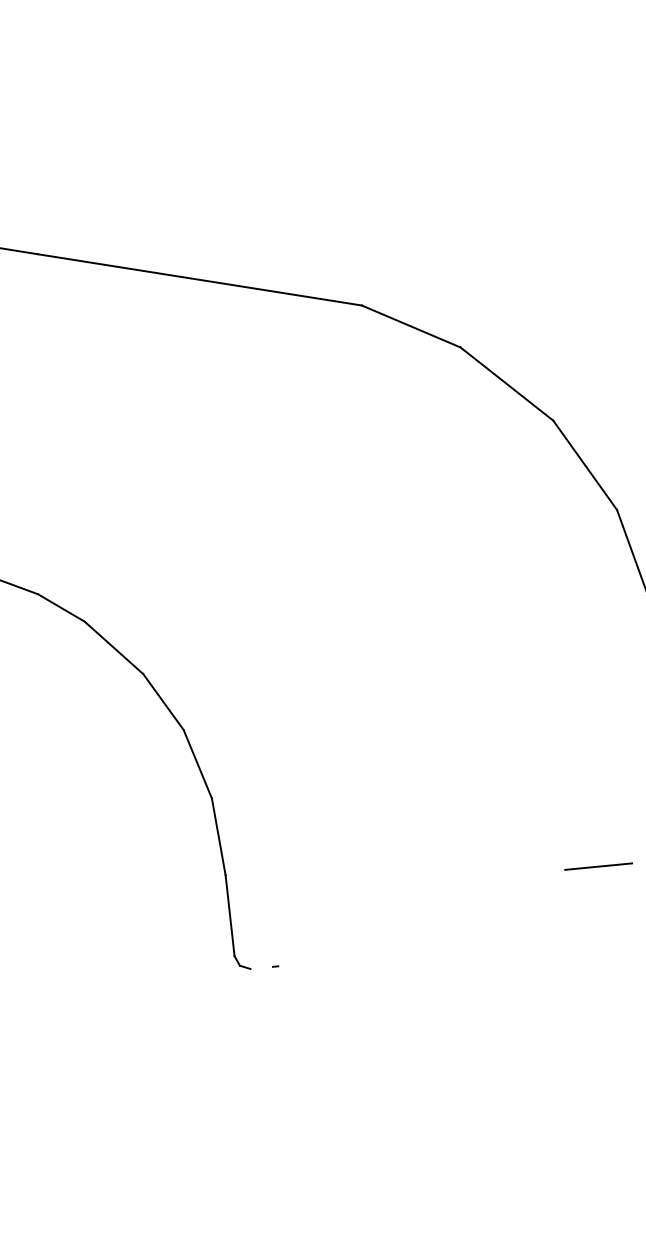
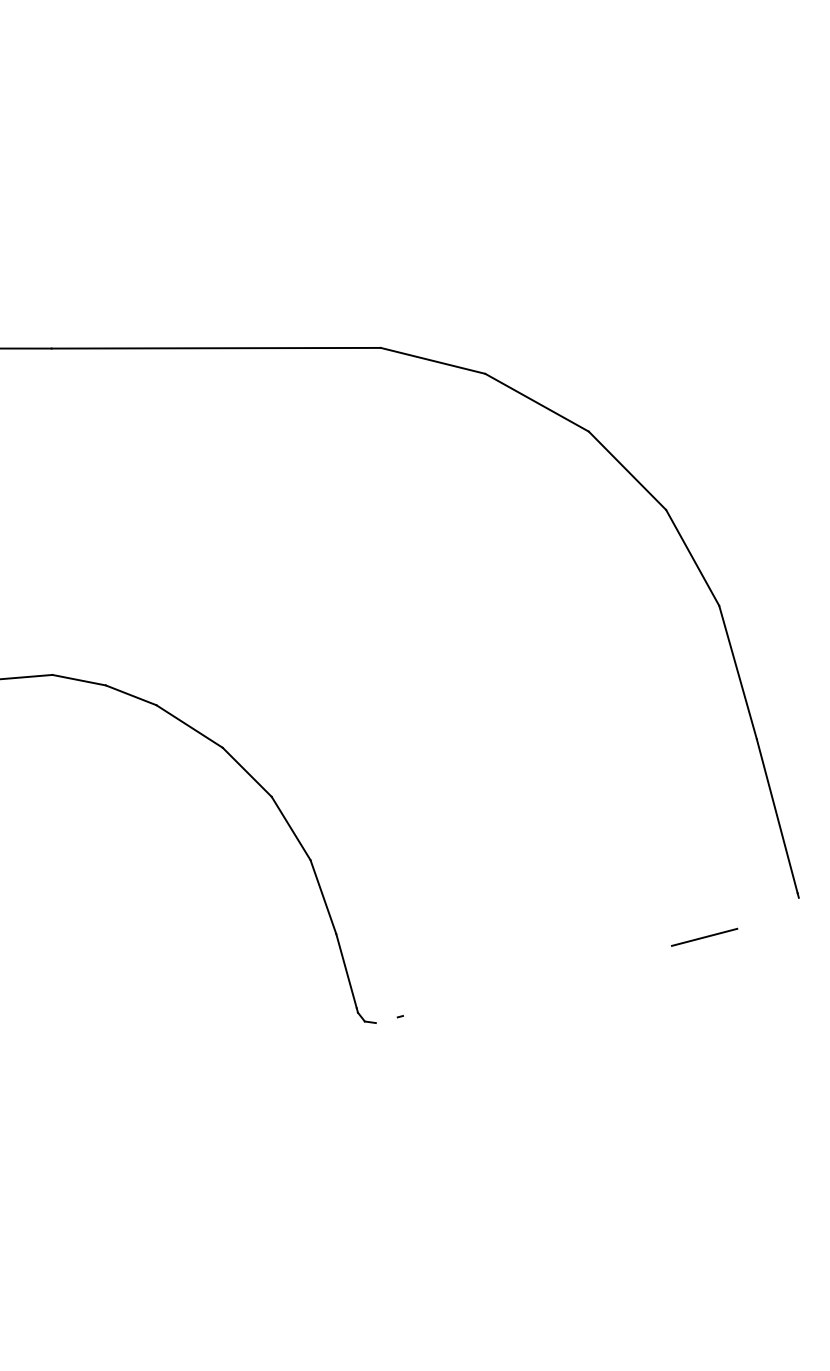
line: (598, 865) -> (704, 936), moved

